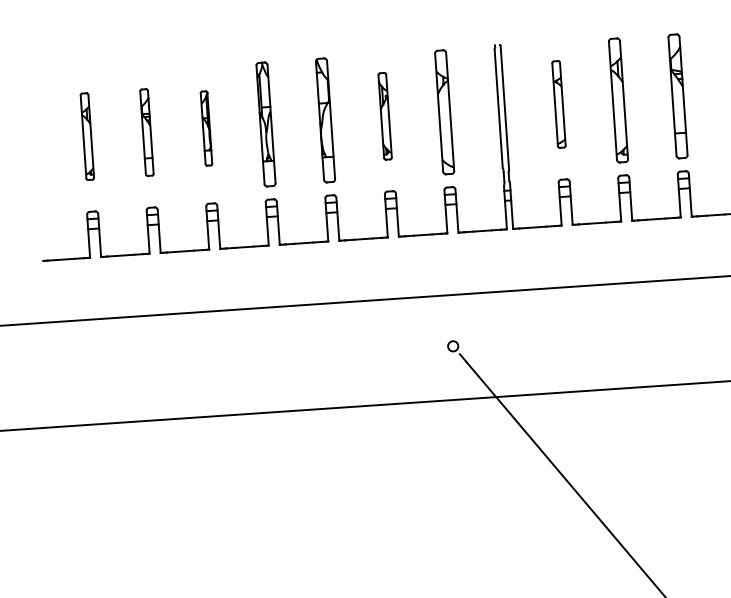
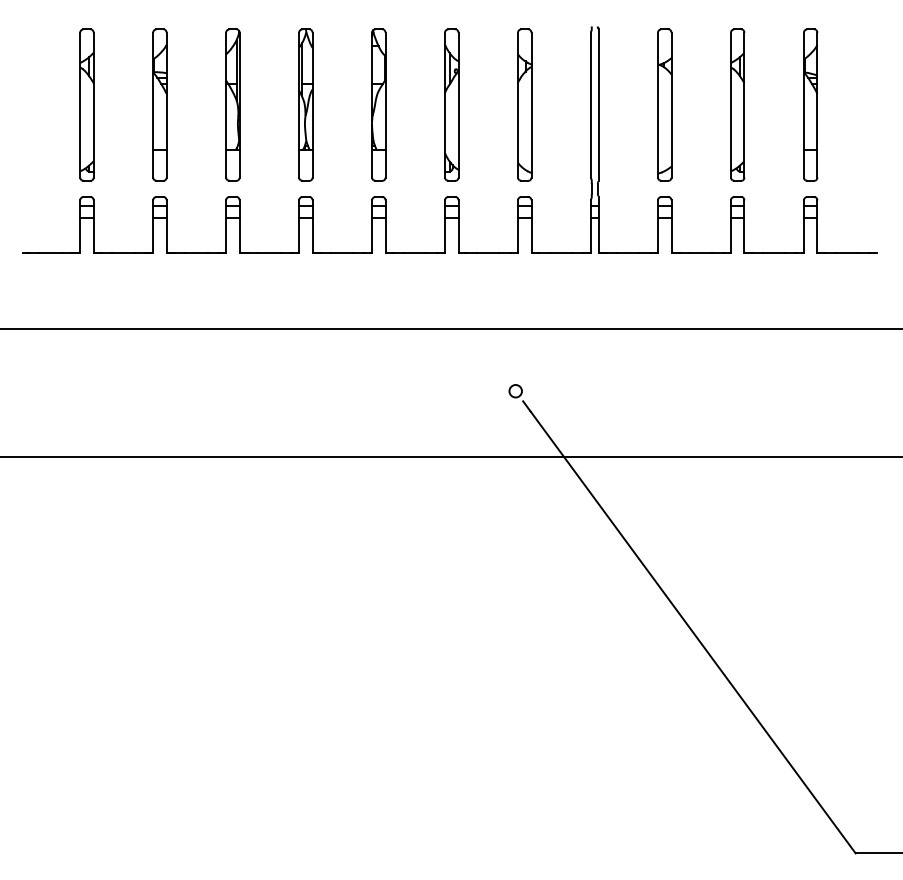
part: (558, 104) -> (664, 104), size x1.43
part: (384, 115) -> (451, 104), size x1.43
part: (206, 128) -> (232, 104), size x1.67
part: (146, 132) -> (159, 104), size x1.43
part: (86, 136) -> (86, 104), size x1.43

